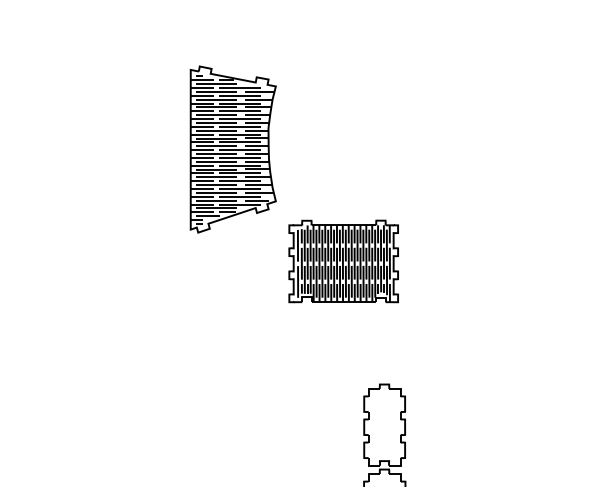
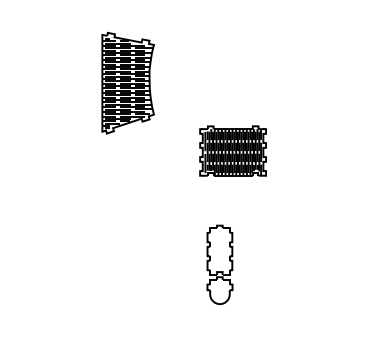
part: (342, 260) -> (232, 150), moved

